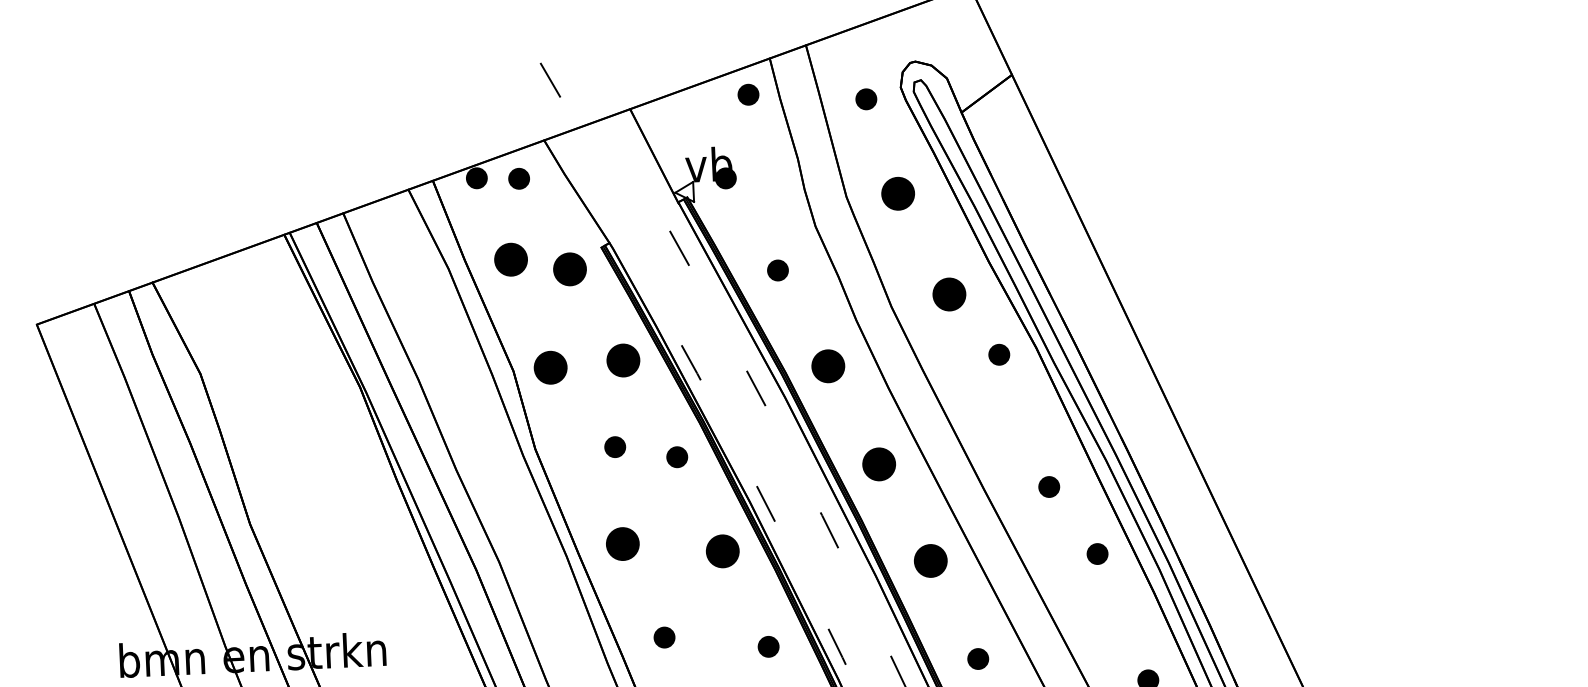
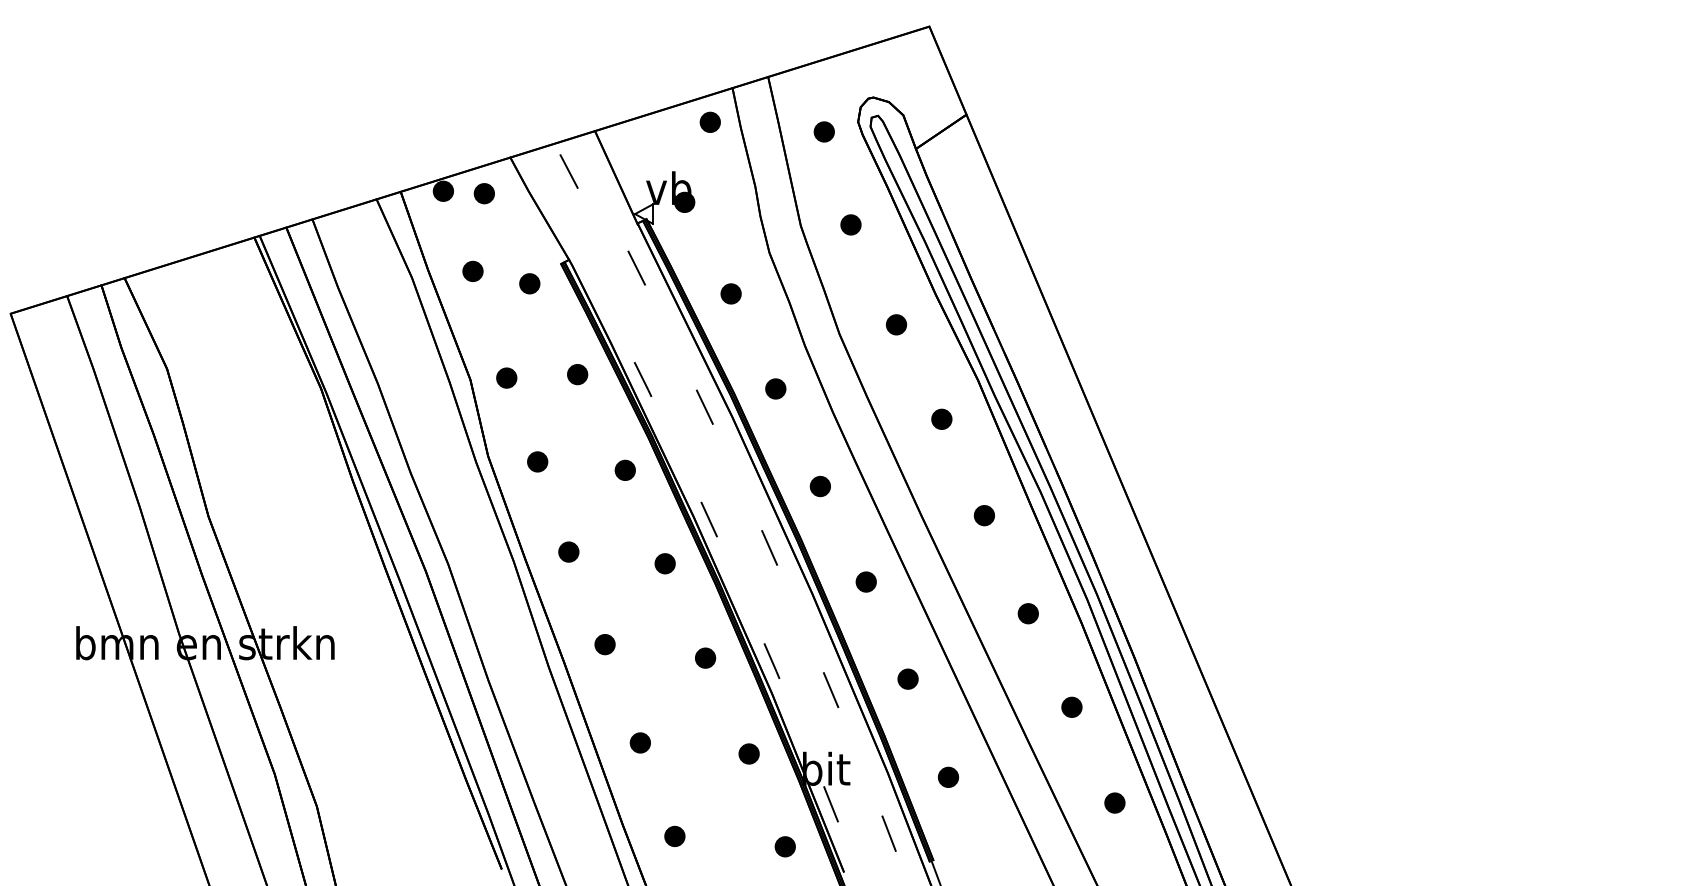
line: (549, 80) -> (568, 171), moved
part: (897, 193) -> (850, 224), size x0.62
part: (510, 258) -> (472, 270), size x0.62
part: (569, 269) -> (529, 283), size x0.62
part: (949, 294) -> (896, 324), size x0.62
part: (998, 353) -> (941, 418), moved
part: (623, 360) -> (577, 374), size x0.62
part: (828, 365) -> (775, 388), size x0.62
part: (550, 367) -> (506, 377), size x0.62
part: (615, 446) -> (537, 461), moved
part: (877, 464) -> (819, 486), size x0.62
part: (622, 543) -> (568, 551), size x0.62
part: (721, 551) -> (664, 563), size x0.62
part: (1096, 553) -> (1027, 613), moved
part: (929, 560) -> (865, 581), size x0.62

